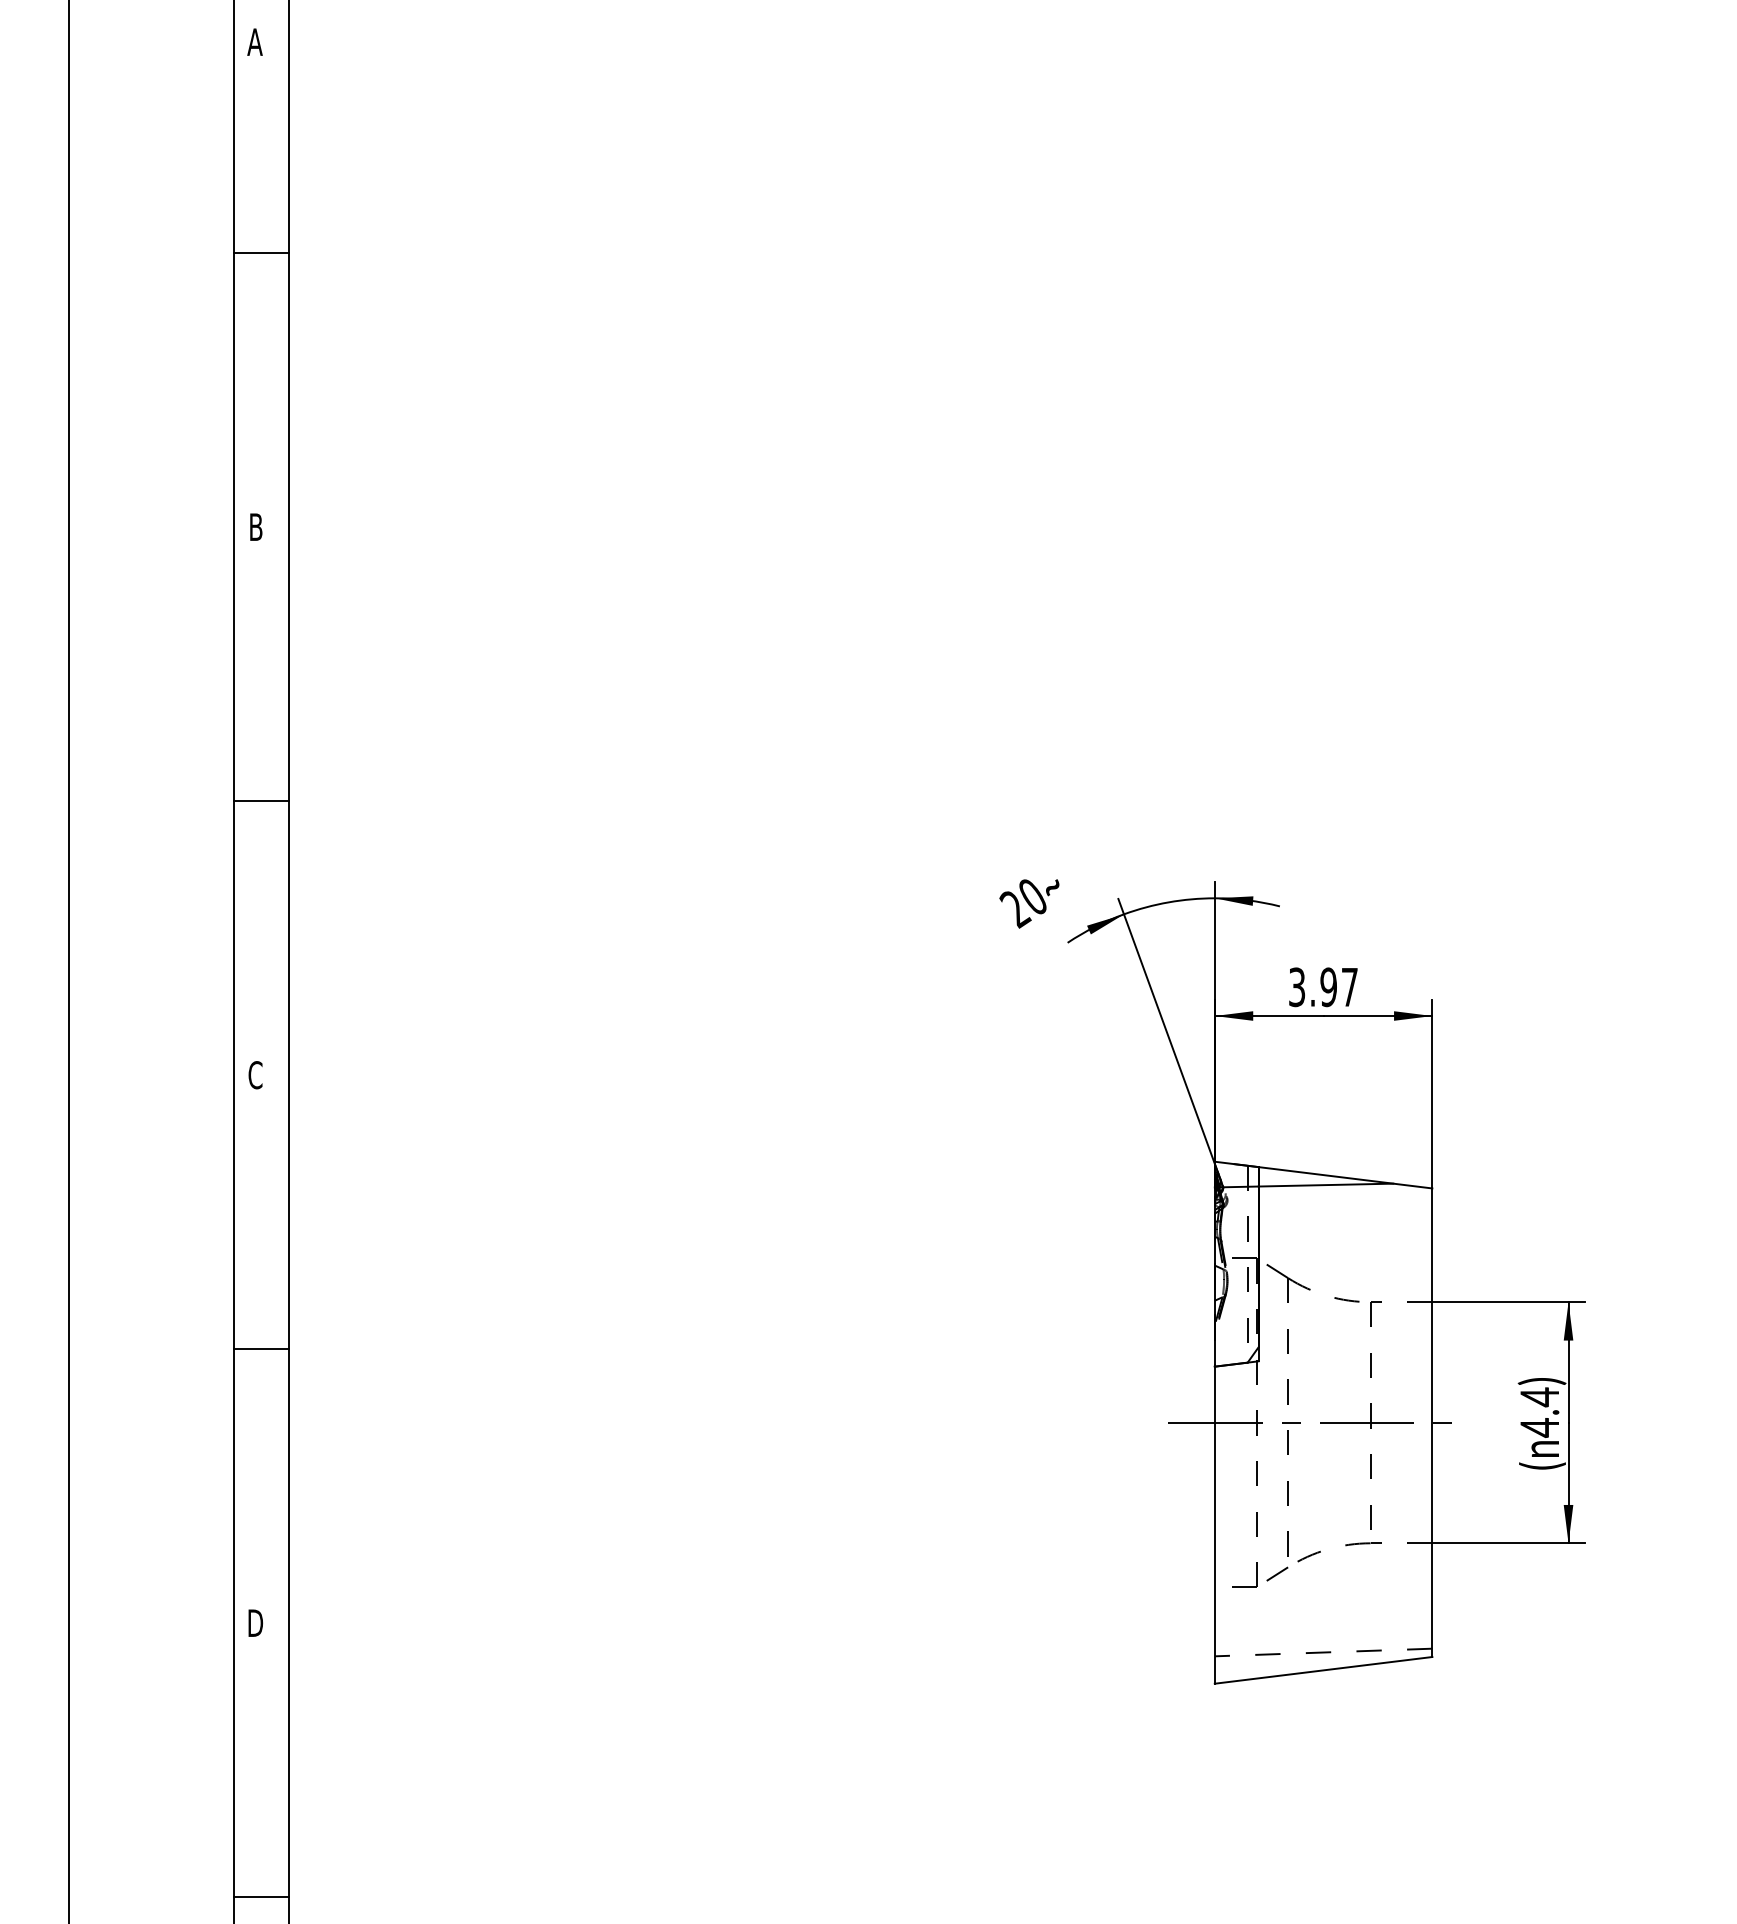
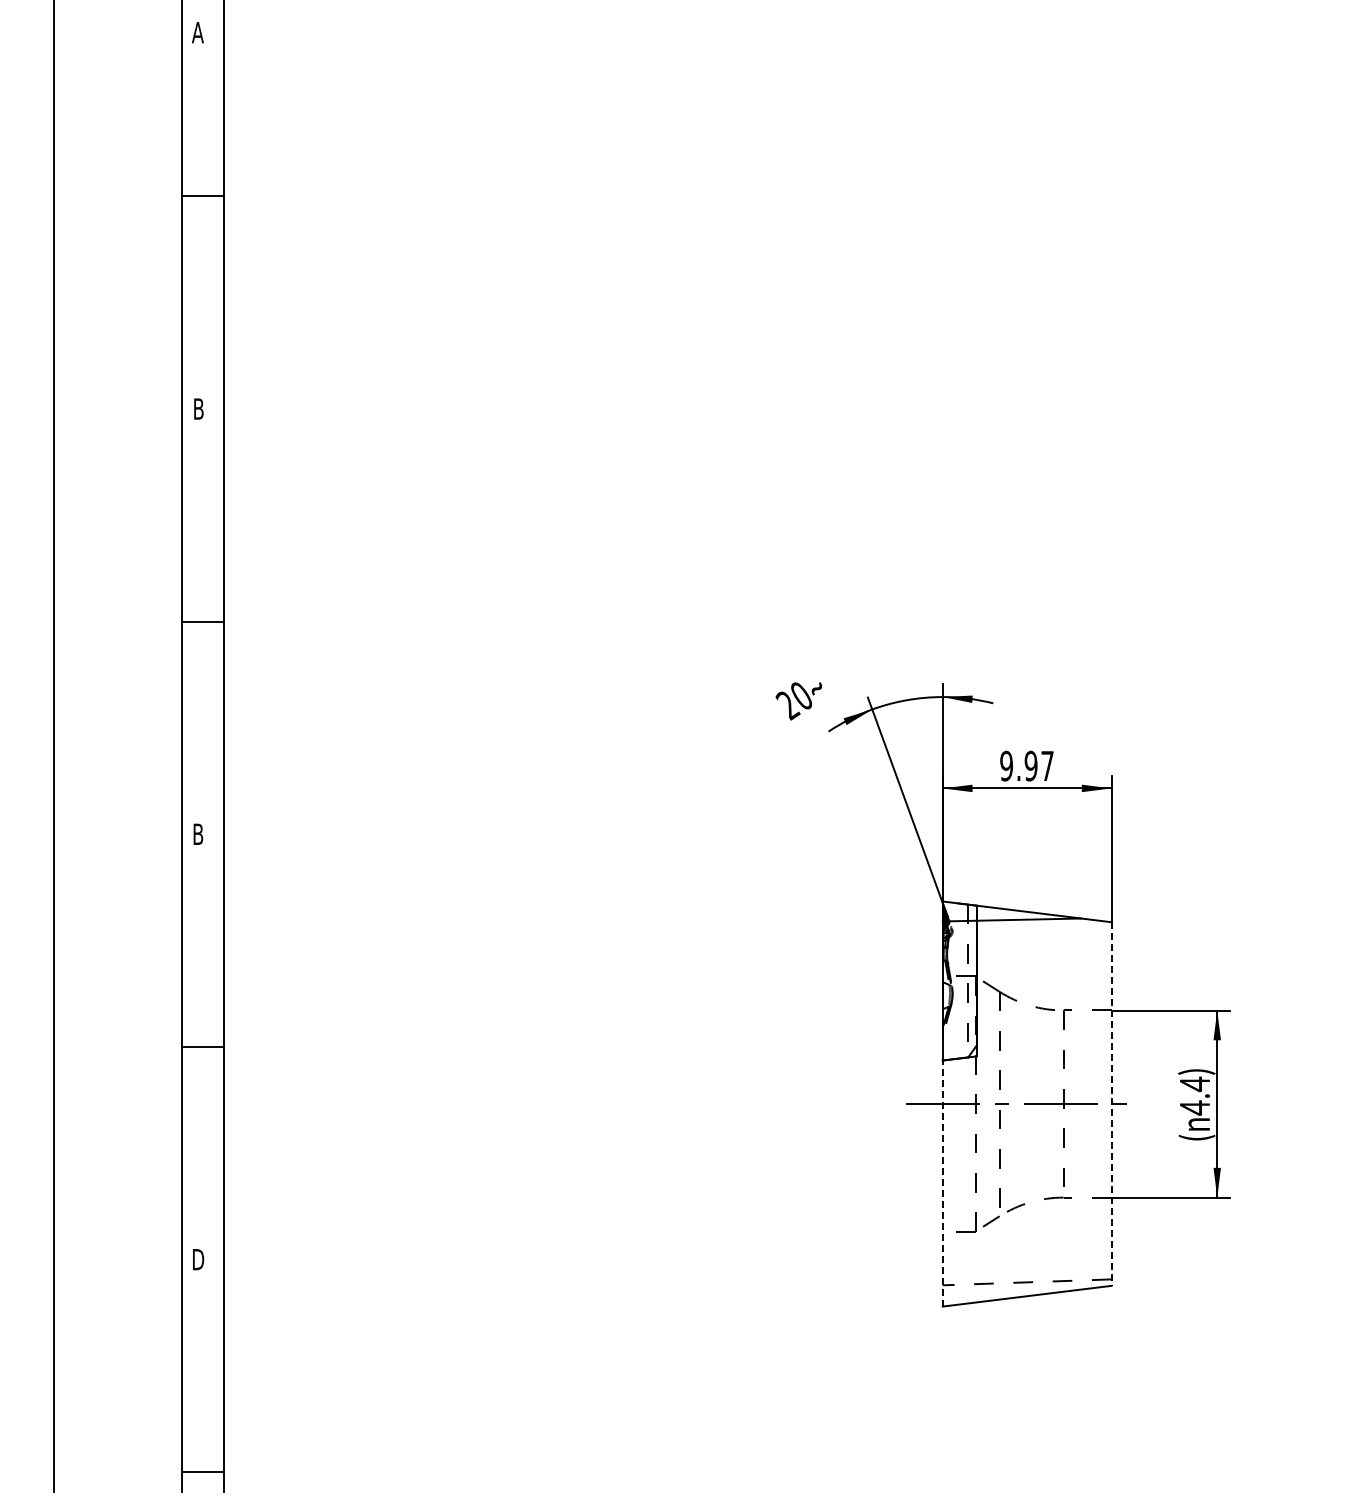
text: (1296, 986) -> (1006, 765), 3.97 -> 9.97
text: (255, 1075) -> (198, 834), C -> B
line: (1432, 1423) -> (1111, 1104), solid -> dashed
line: (1214, 1525) -> (942, 1183), solid -> dashed

